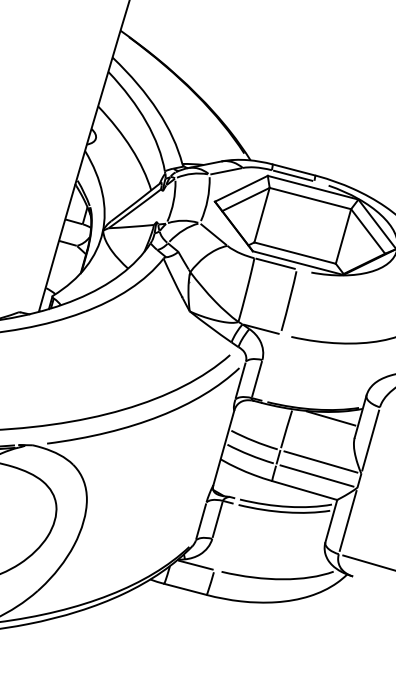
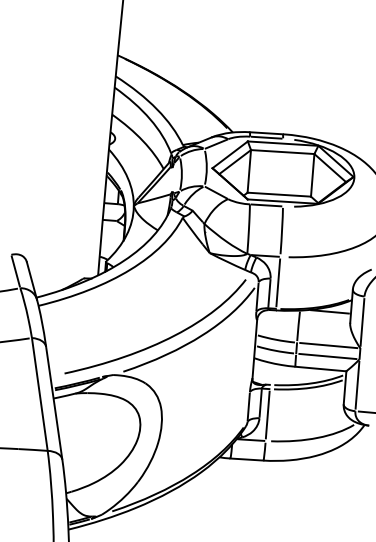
line: (271, 367) -> (278, 282), added
line: (223, 536) -> (267, 414), added

